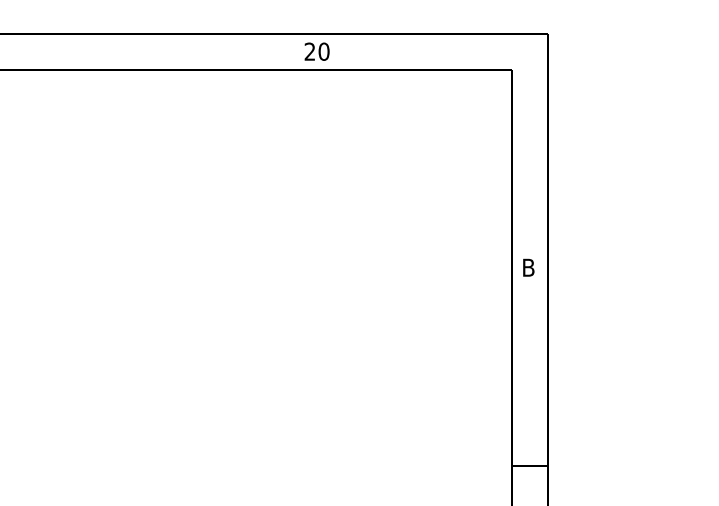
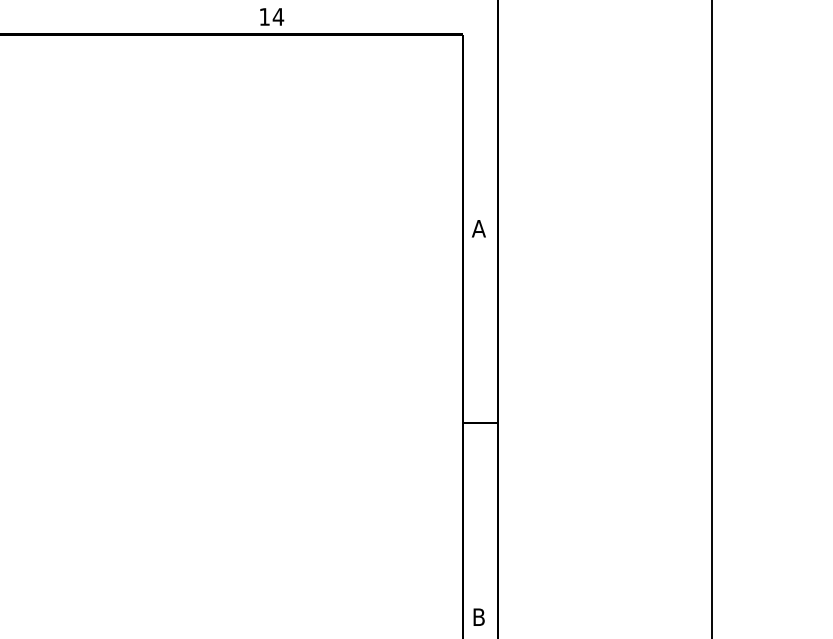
text: (316, 51) -> (271, 16), 20 -> 14
text: (528, 267) -> (478, 228), B -> A

